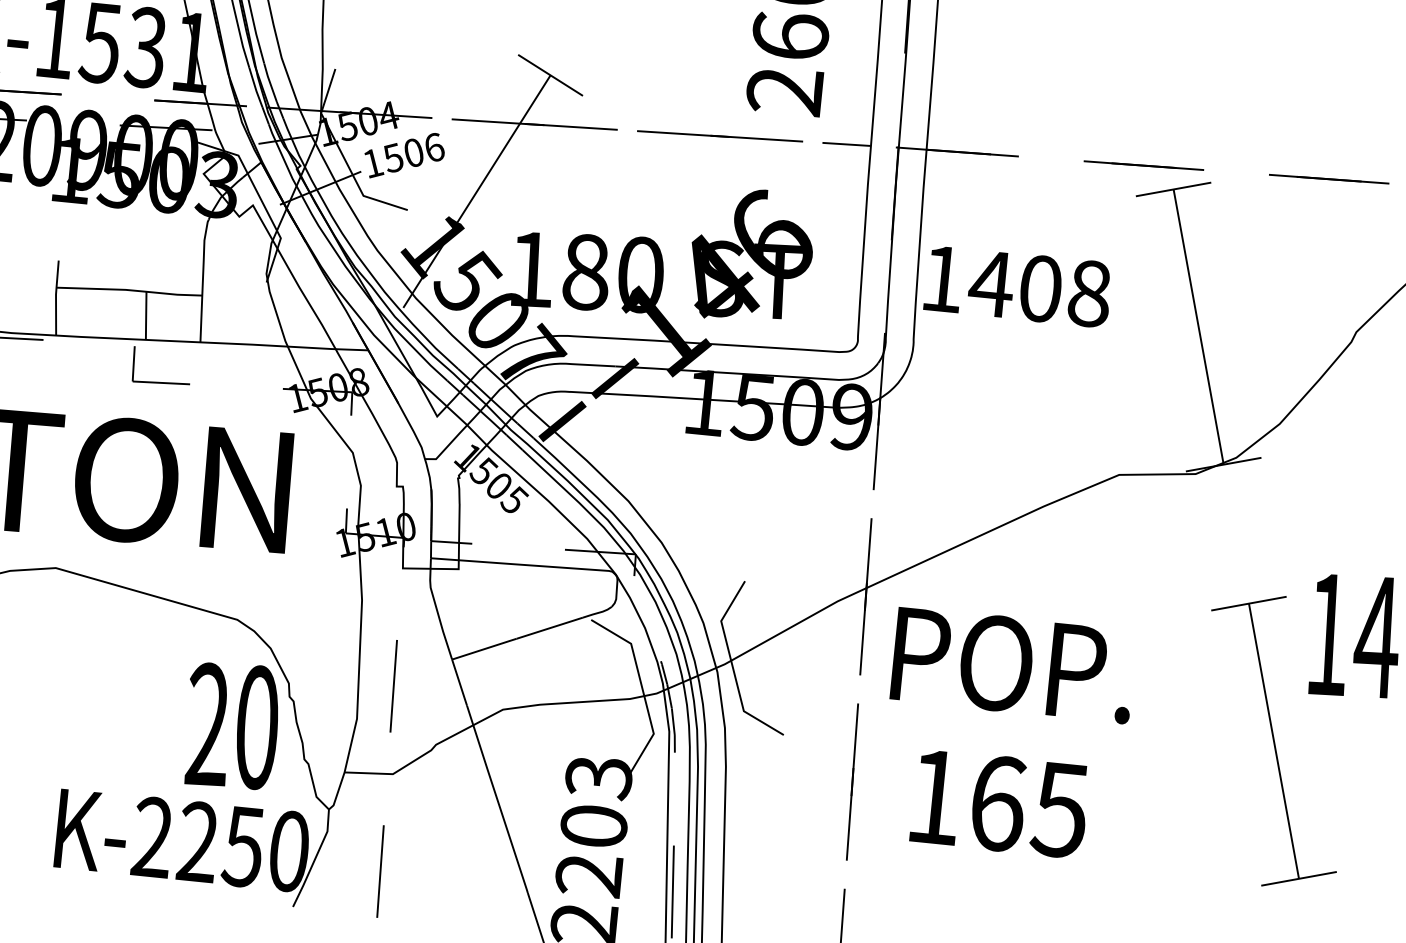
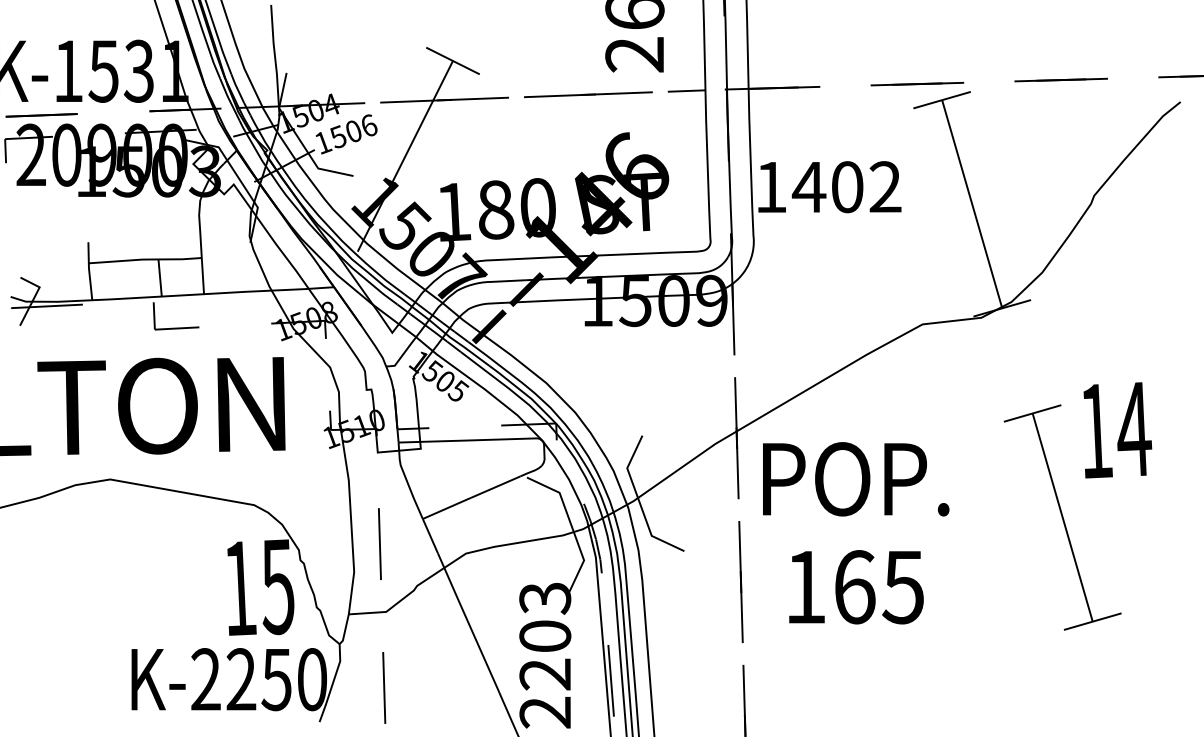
text: (1089, 294) -> (885, 187), 1408 -> 1402
text: (232, 724) -> (258, 586), 20 -> 15

